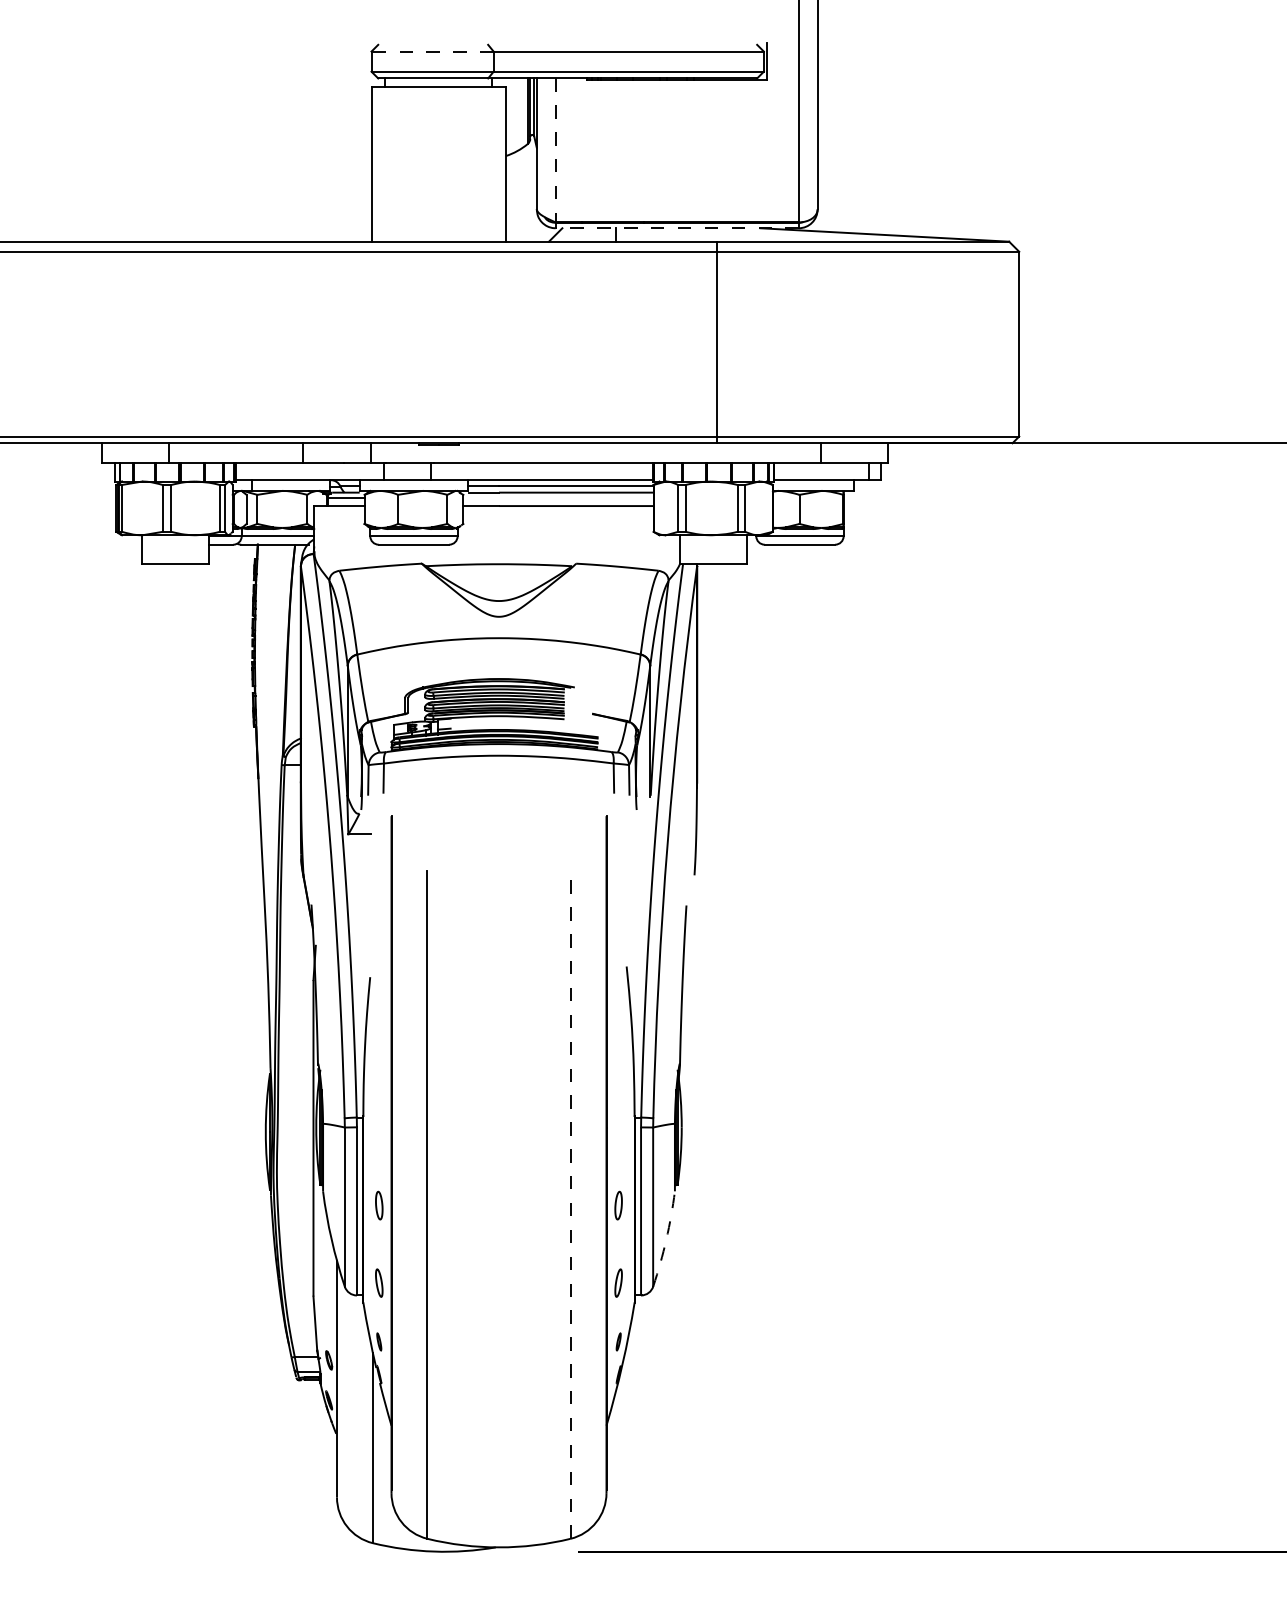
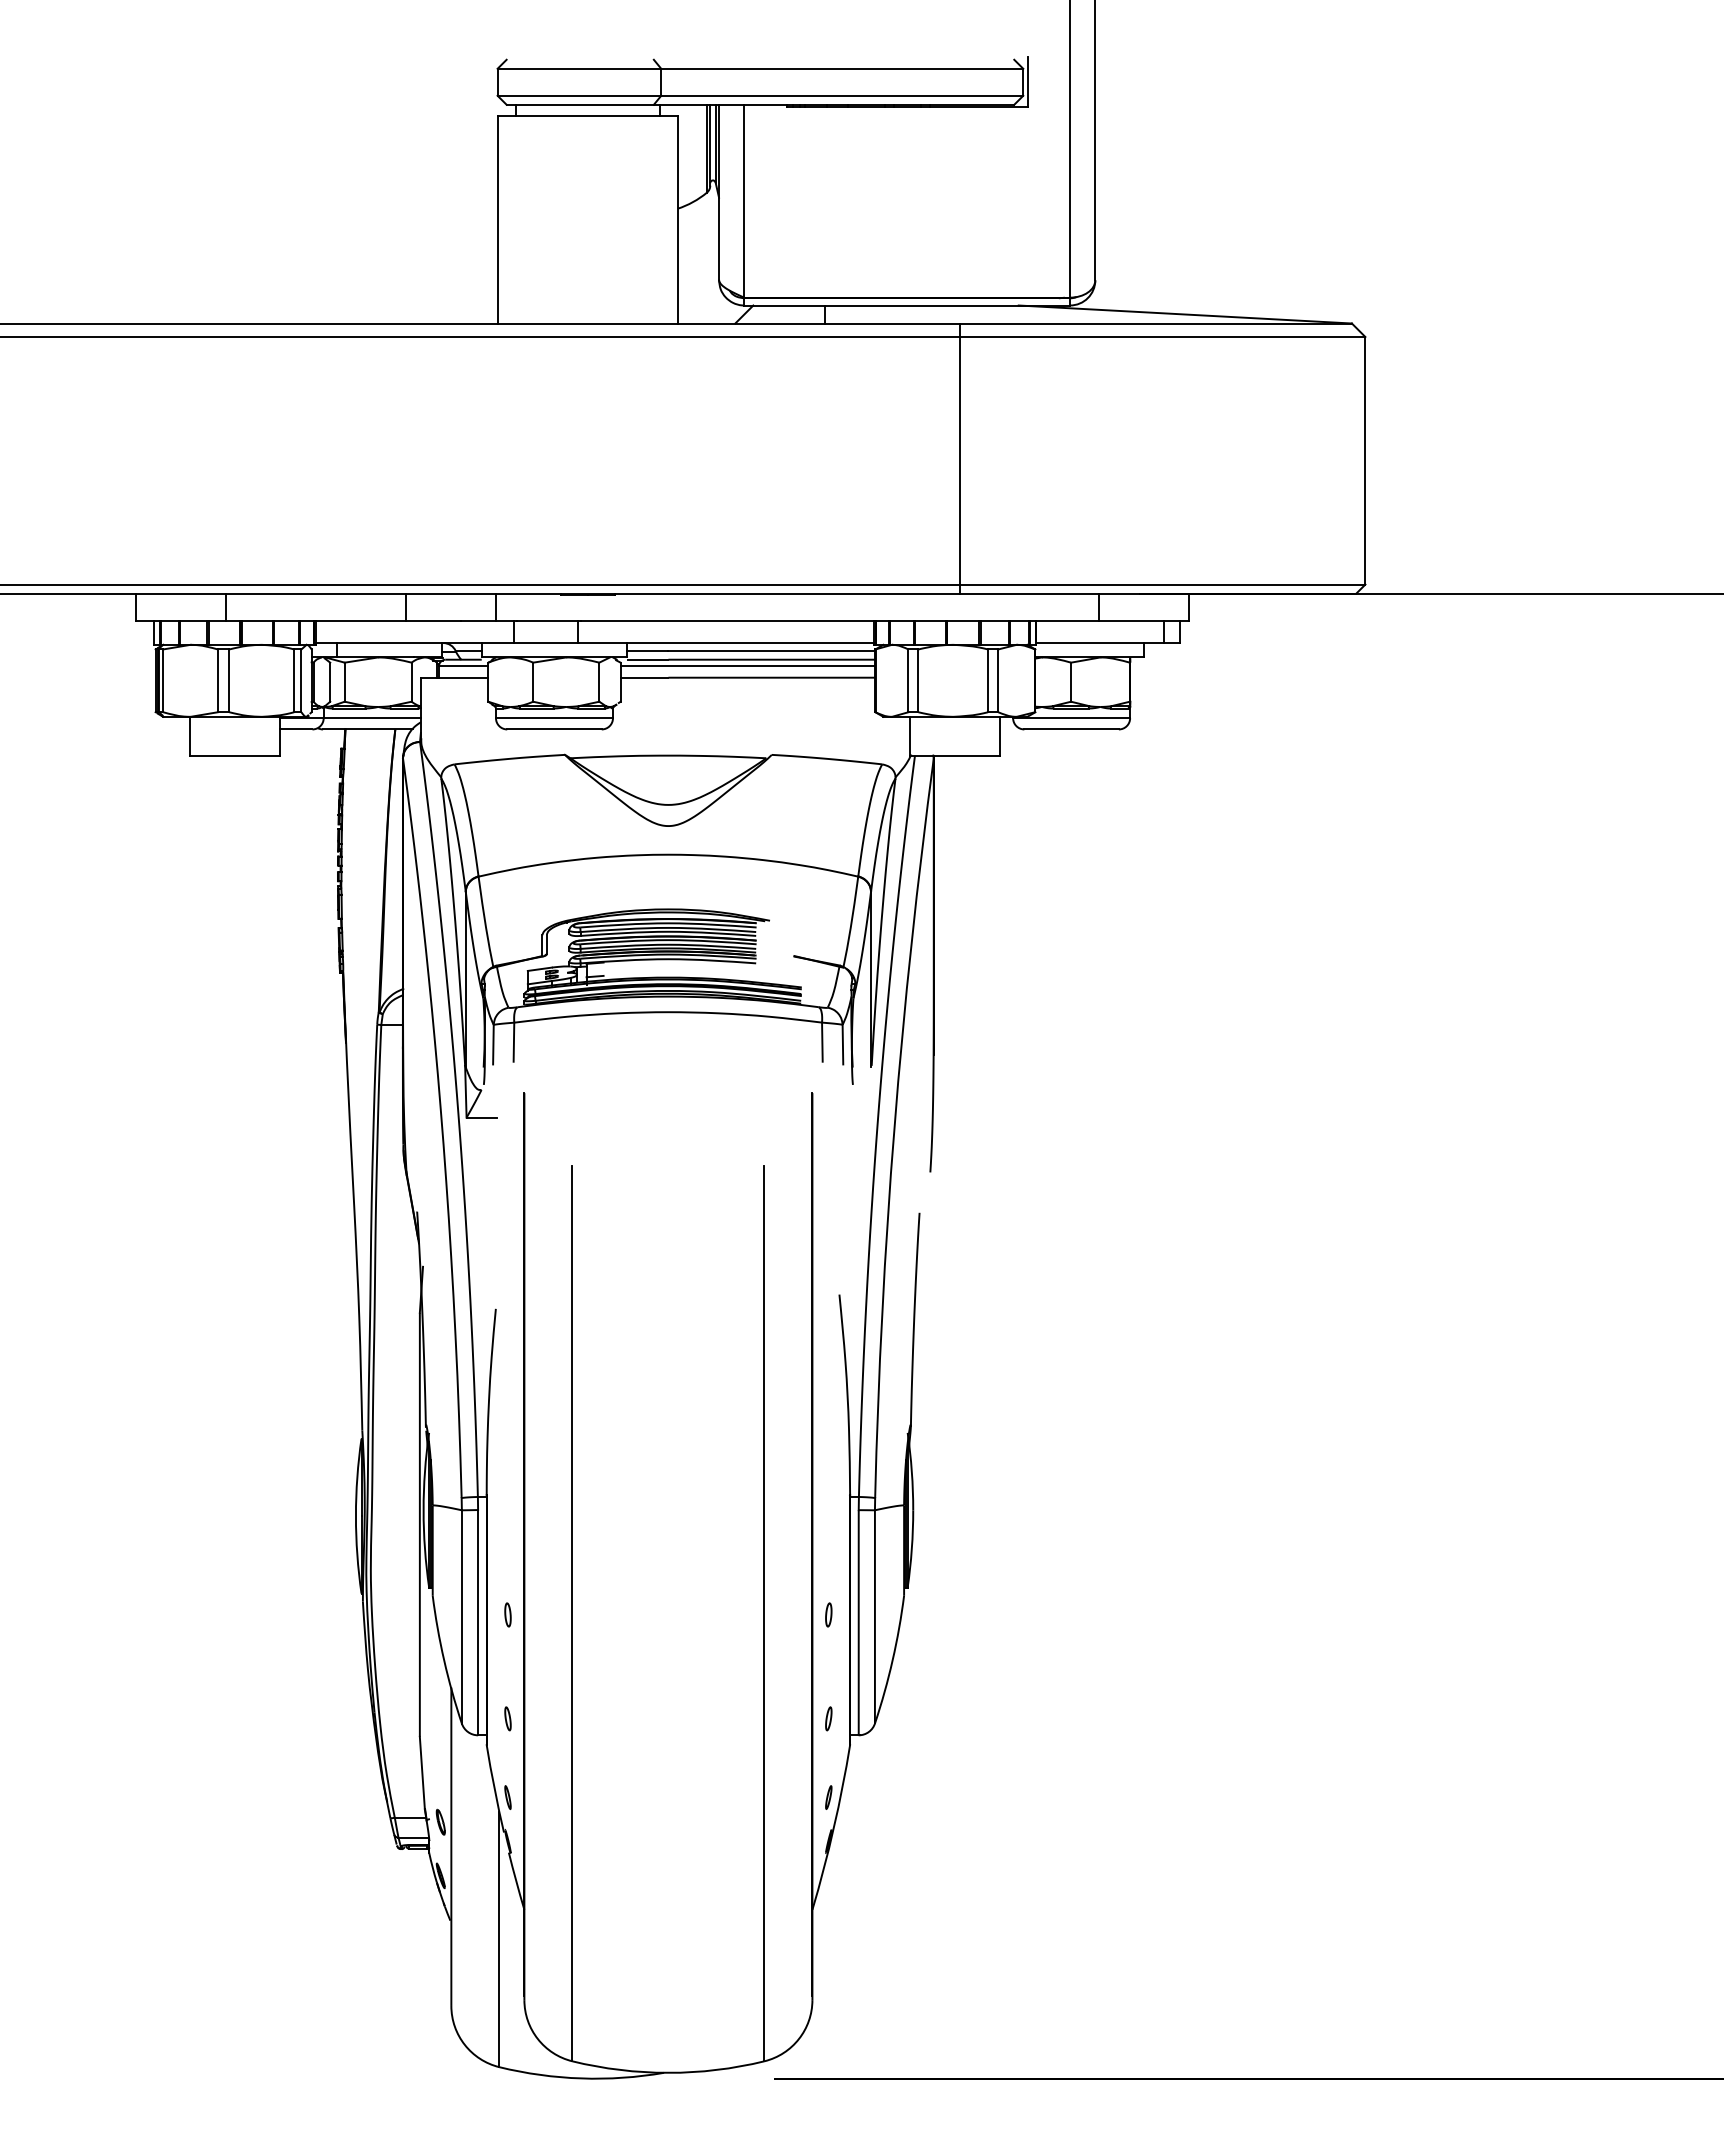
line: (432, 51) -> (579, 68), dashed -> solid
line: (555, 150) -> (744, 201), dashed -> solid
line: (677, 228) -> (907, 305), dashed -> solid
line: (558, 497) -> (747, 666), added
line: (570, 1204) -> (764, 1613), dashed -> solid
part: (378, 1205) -> (507, 1614), size x0.62
part: (618, 1205) -> (828, 1614), size x0.62
arc: (666, 1239) -> (892, 1660), dashed -> solid
part: (378, 1282) -> (507, 1718), size x0.62
part: (618, 1282) -> (828, 1718), size x0.62

